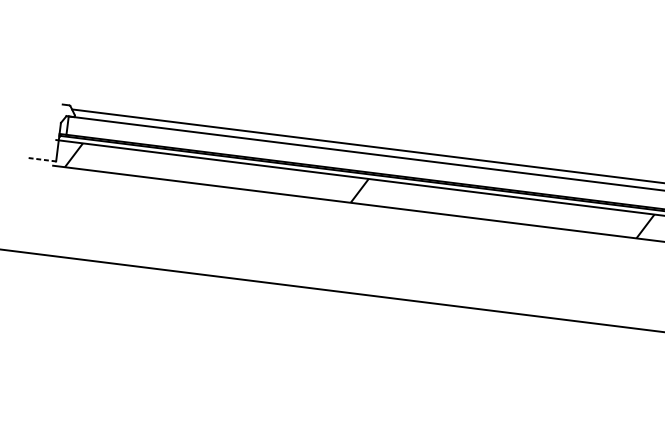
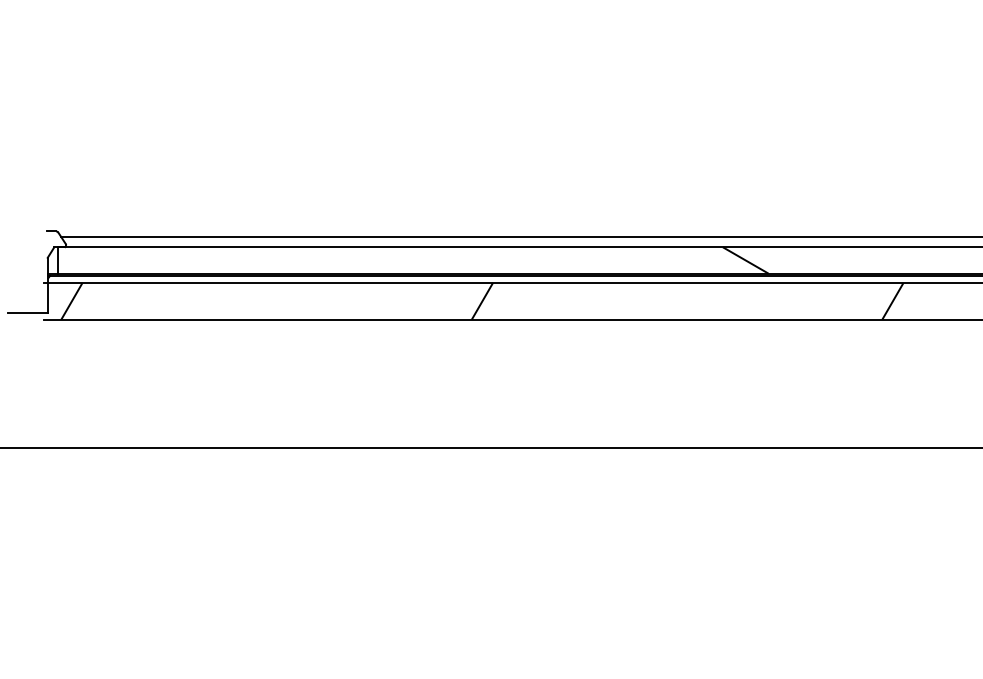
line: (42, 159) -> (27, 313), dashed -> solid
hatch: (546, 185) -> (745, 260), added

